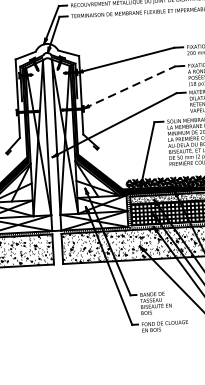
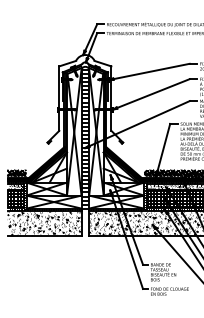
line: (129, 87) -> (151, 94), dashed -> solid
hatch: (52, 143) -> (85, 136), added

